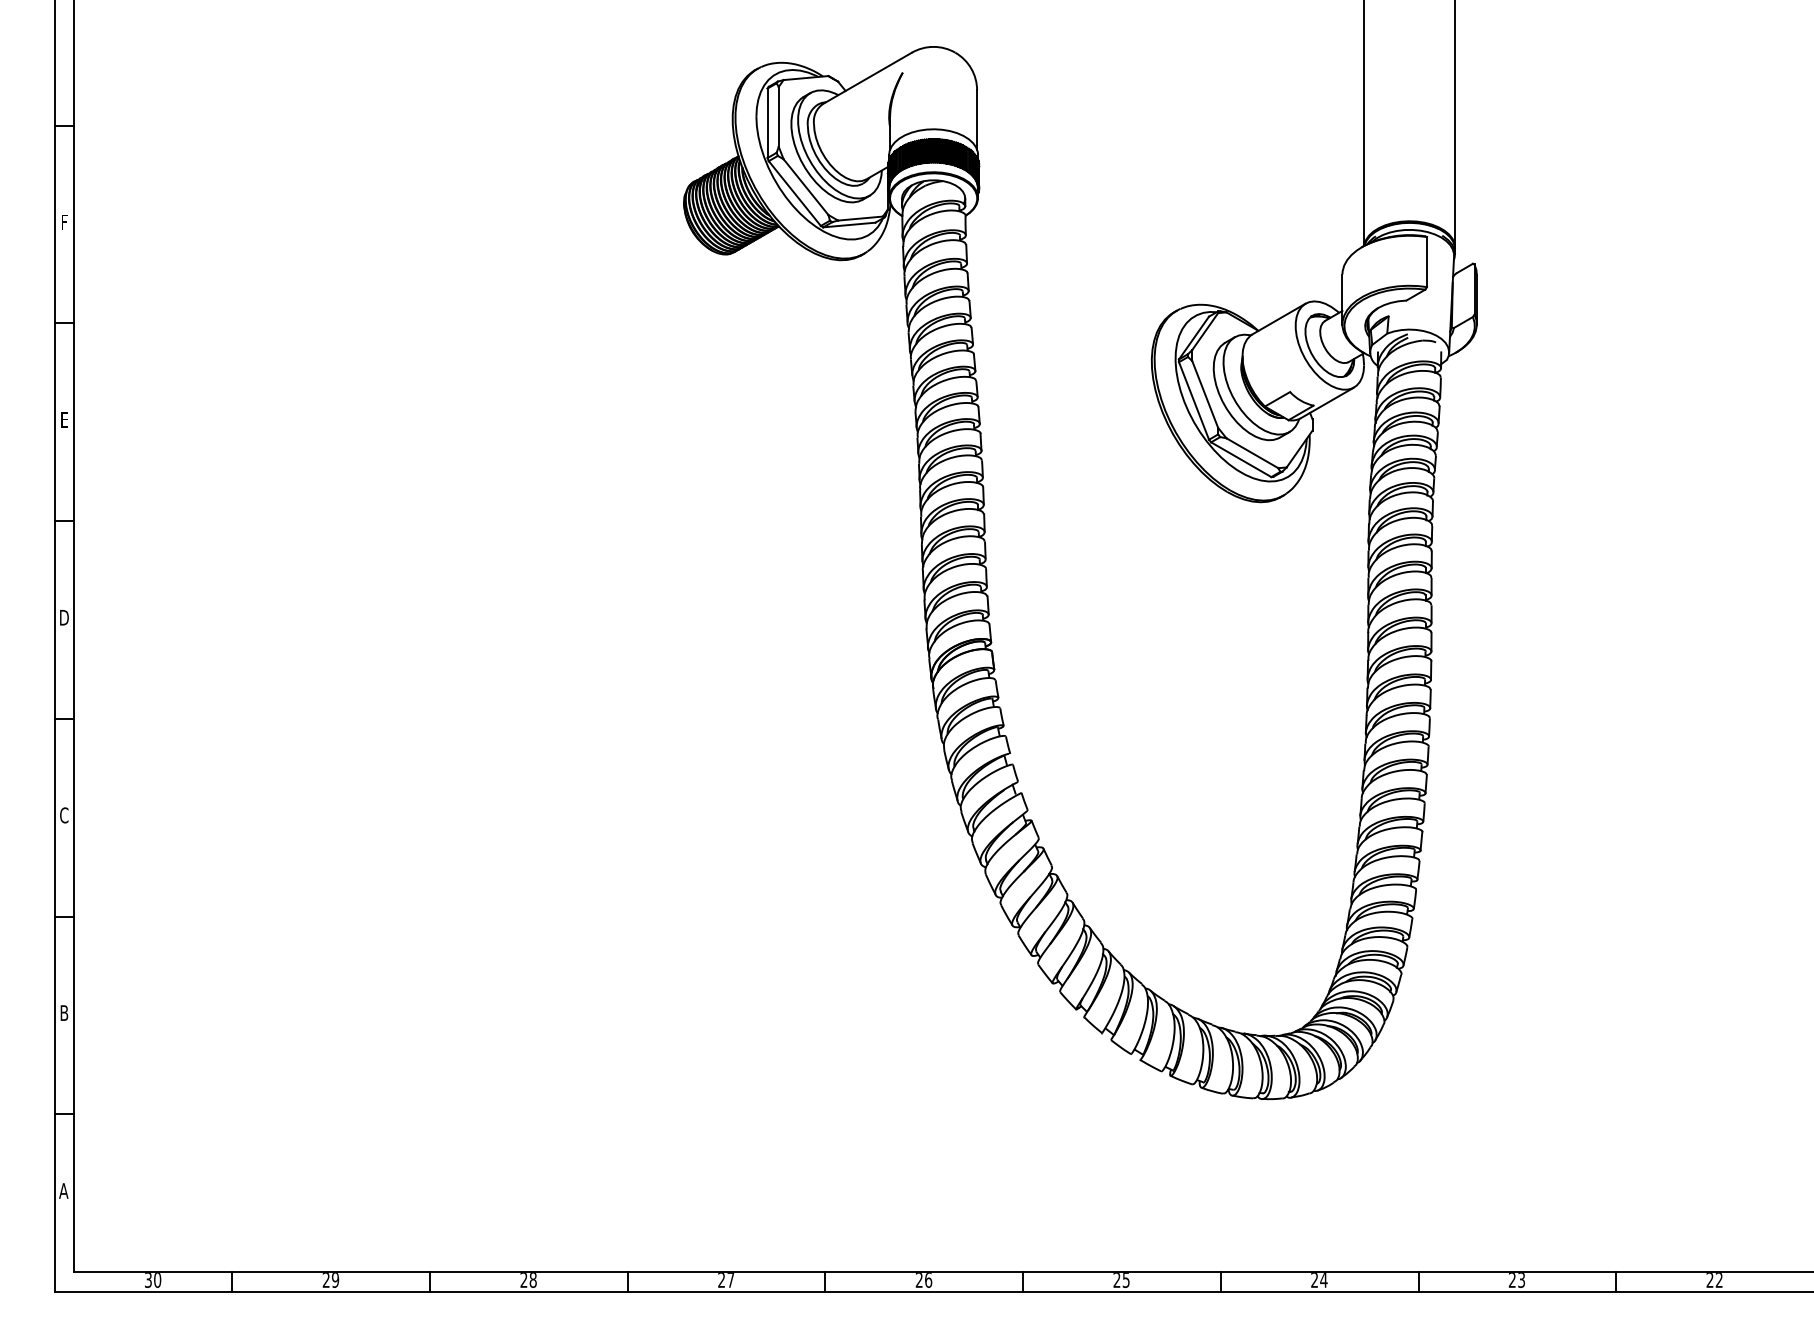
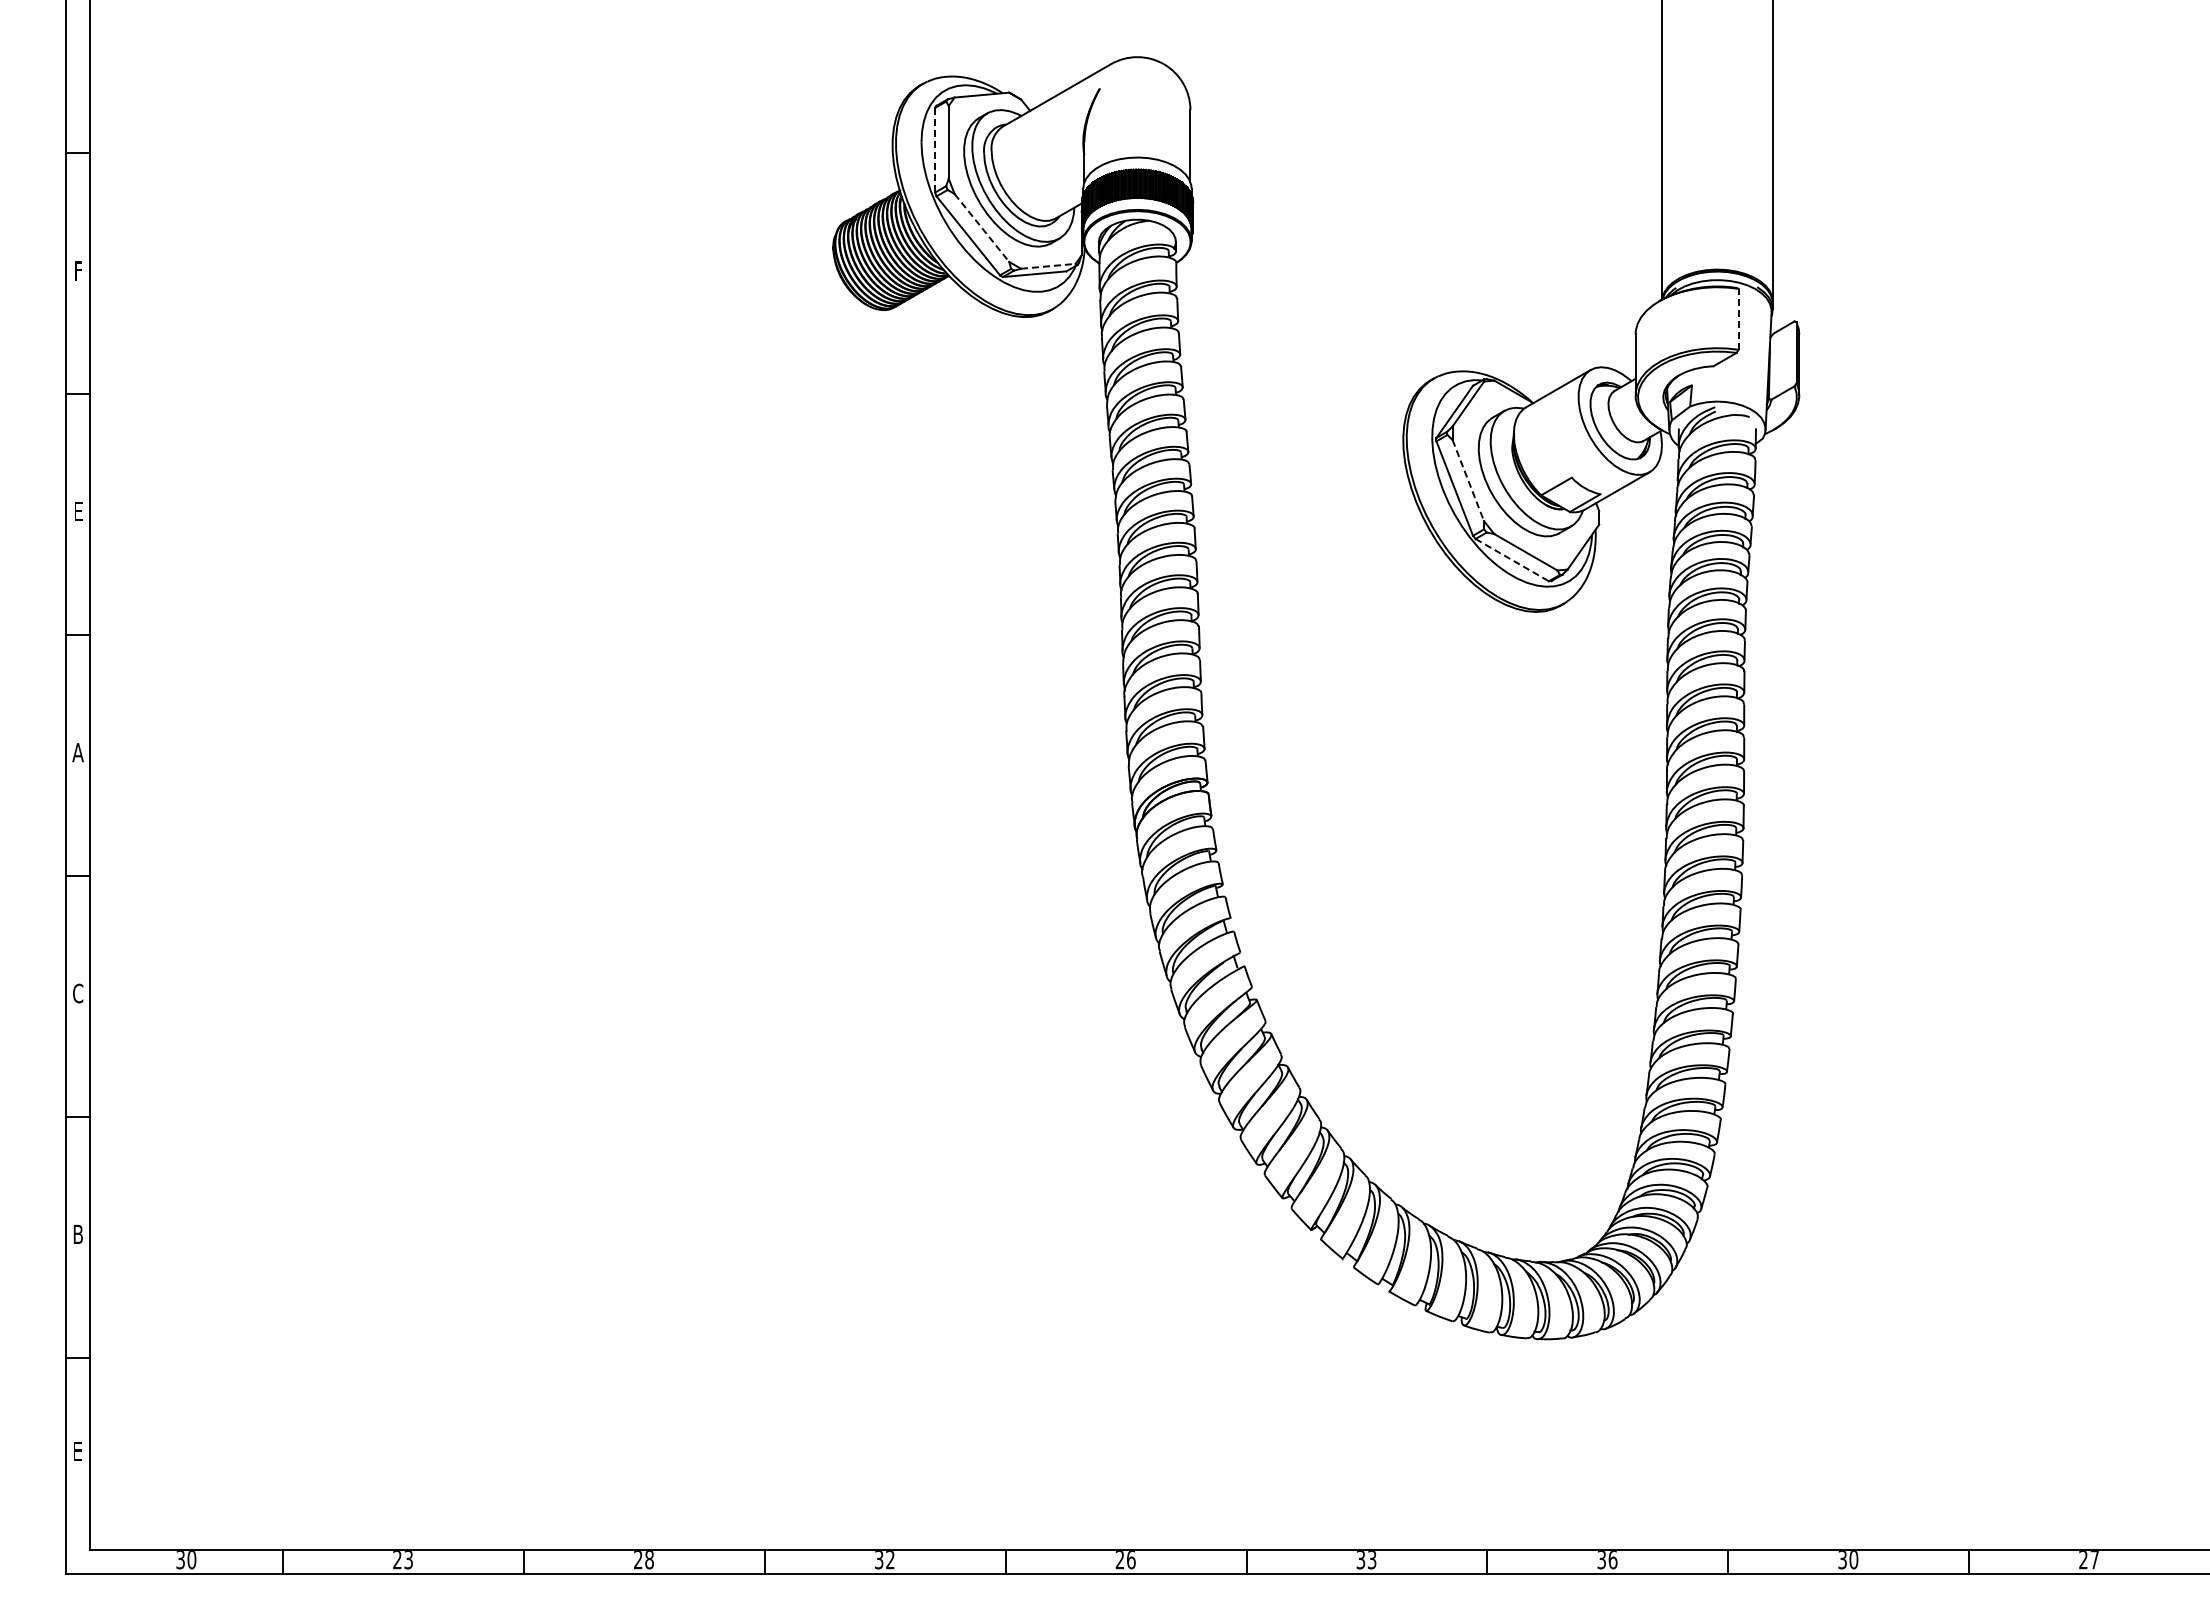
line: (767, 123) -> (935, 150), solid -> dashed
line: (805, 186) -> (981, 227), solid -> dashed
line: (860, 218) -> (1048, 266), solid -> dashed
line: (1426, 261) -> (1738, 318), solid -> dashed
line: (1205, 394) -> (1468, 480), solid -> dashed
line: (1241, 460) -> (1512, 560), solid -> dashed
text: (63, 617) -> (77, 752), D -> A
text: (63, 1190) -> (77, 1450), A -> E
text: (335, 1280) -> (408, 1560), 29 -> 23
text: (726, 1280) -> (884, 1560), 27 -> 32
text: (1121, 1280) -> (1366, 1560), 25 -> 33
text: (1319, 1280) -> (1607, 1560), 24 -> 36
text: (1517, 1280) -> (1848, 1560), 23 -> 30
text: (1719, 1280) -> (2094, 1560), 22 -> 27

